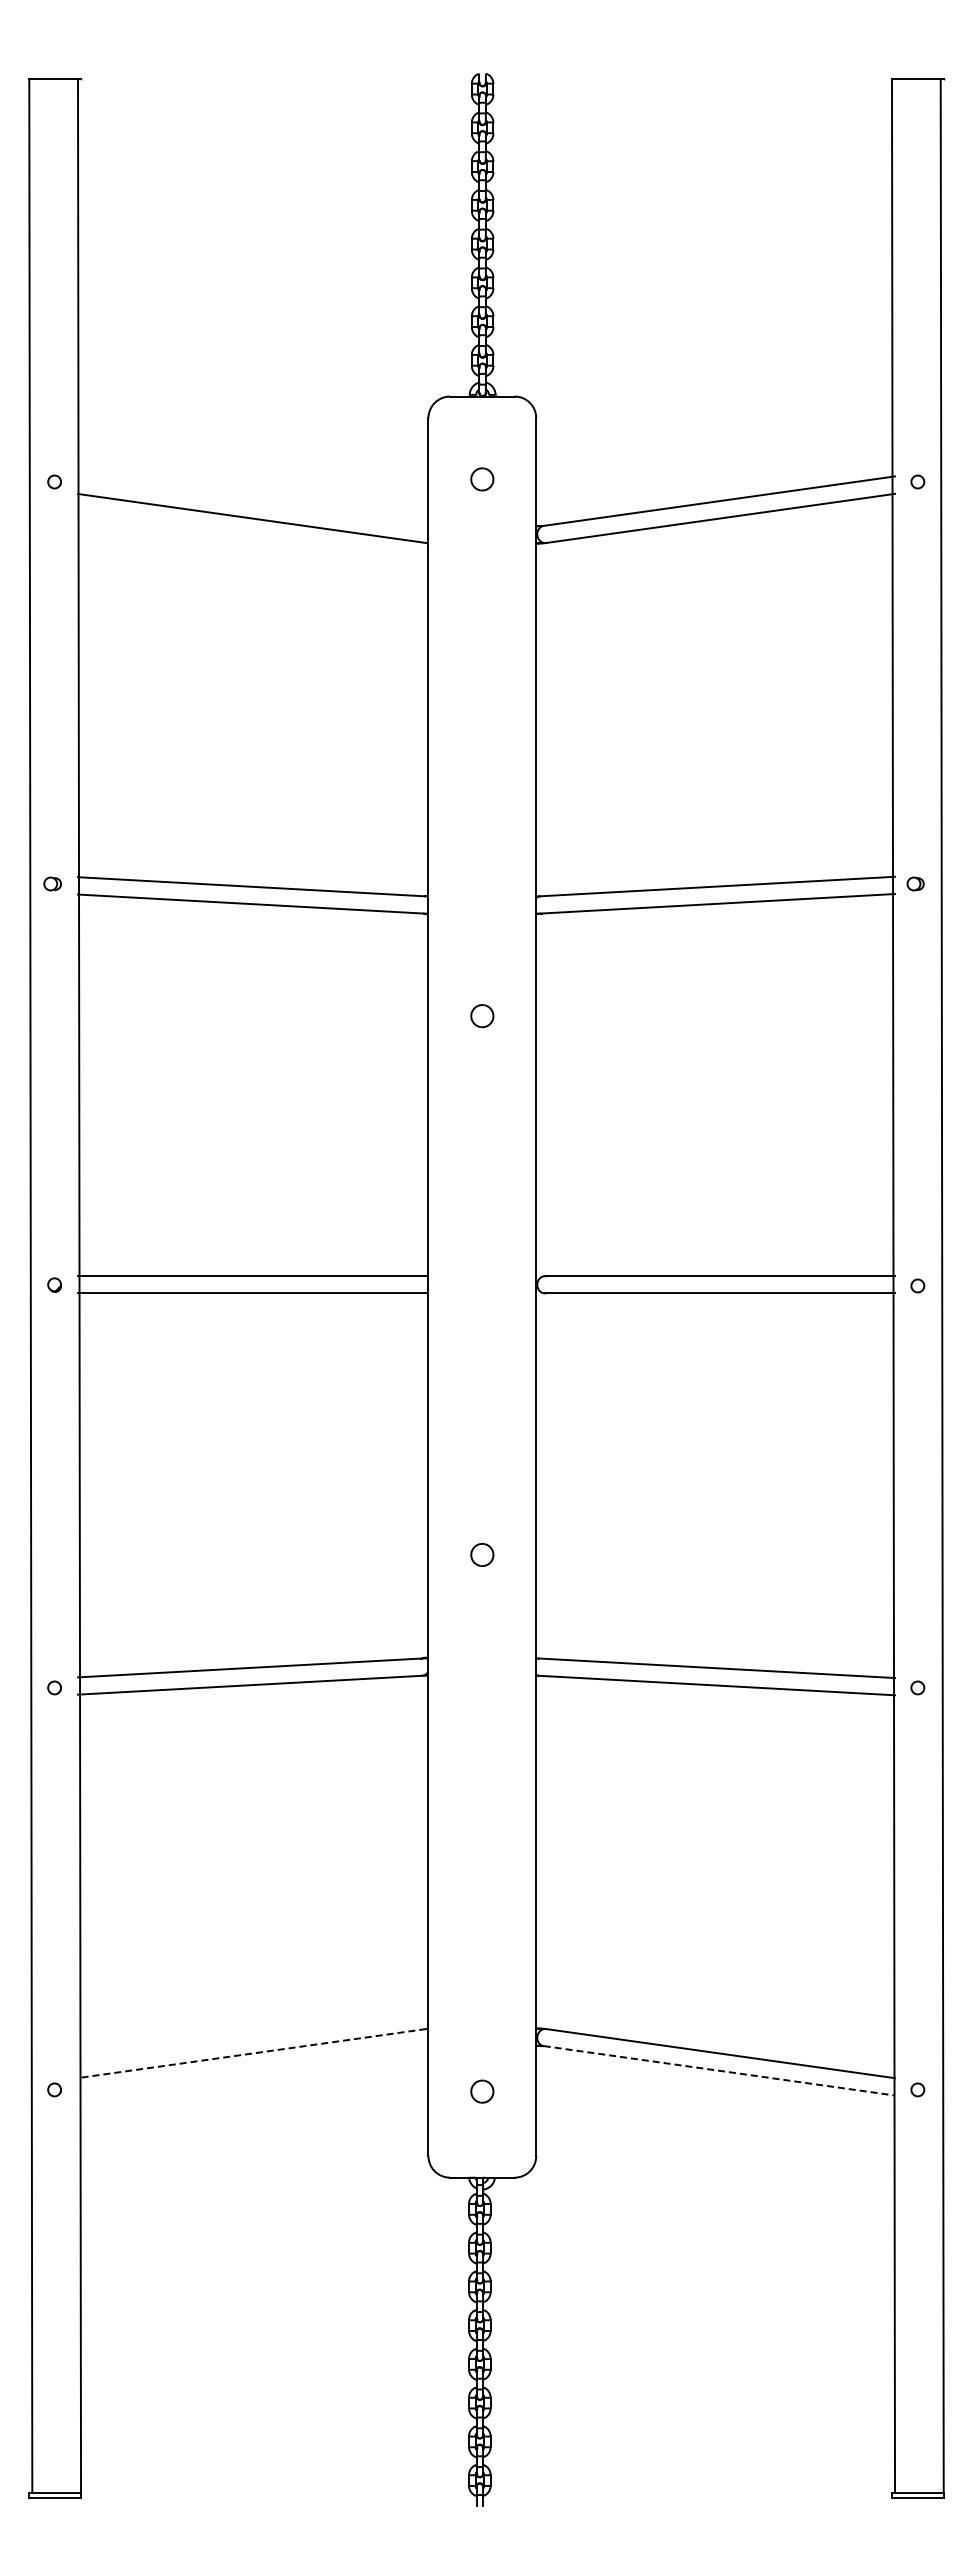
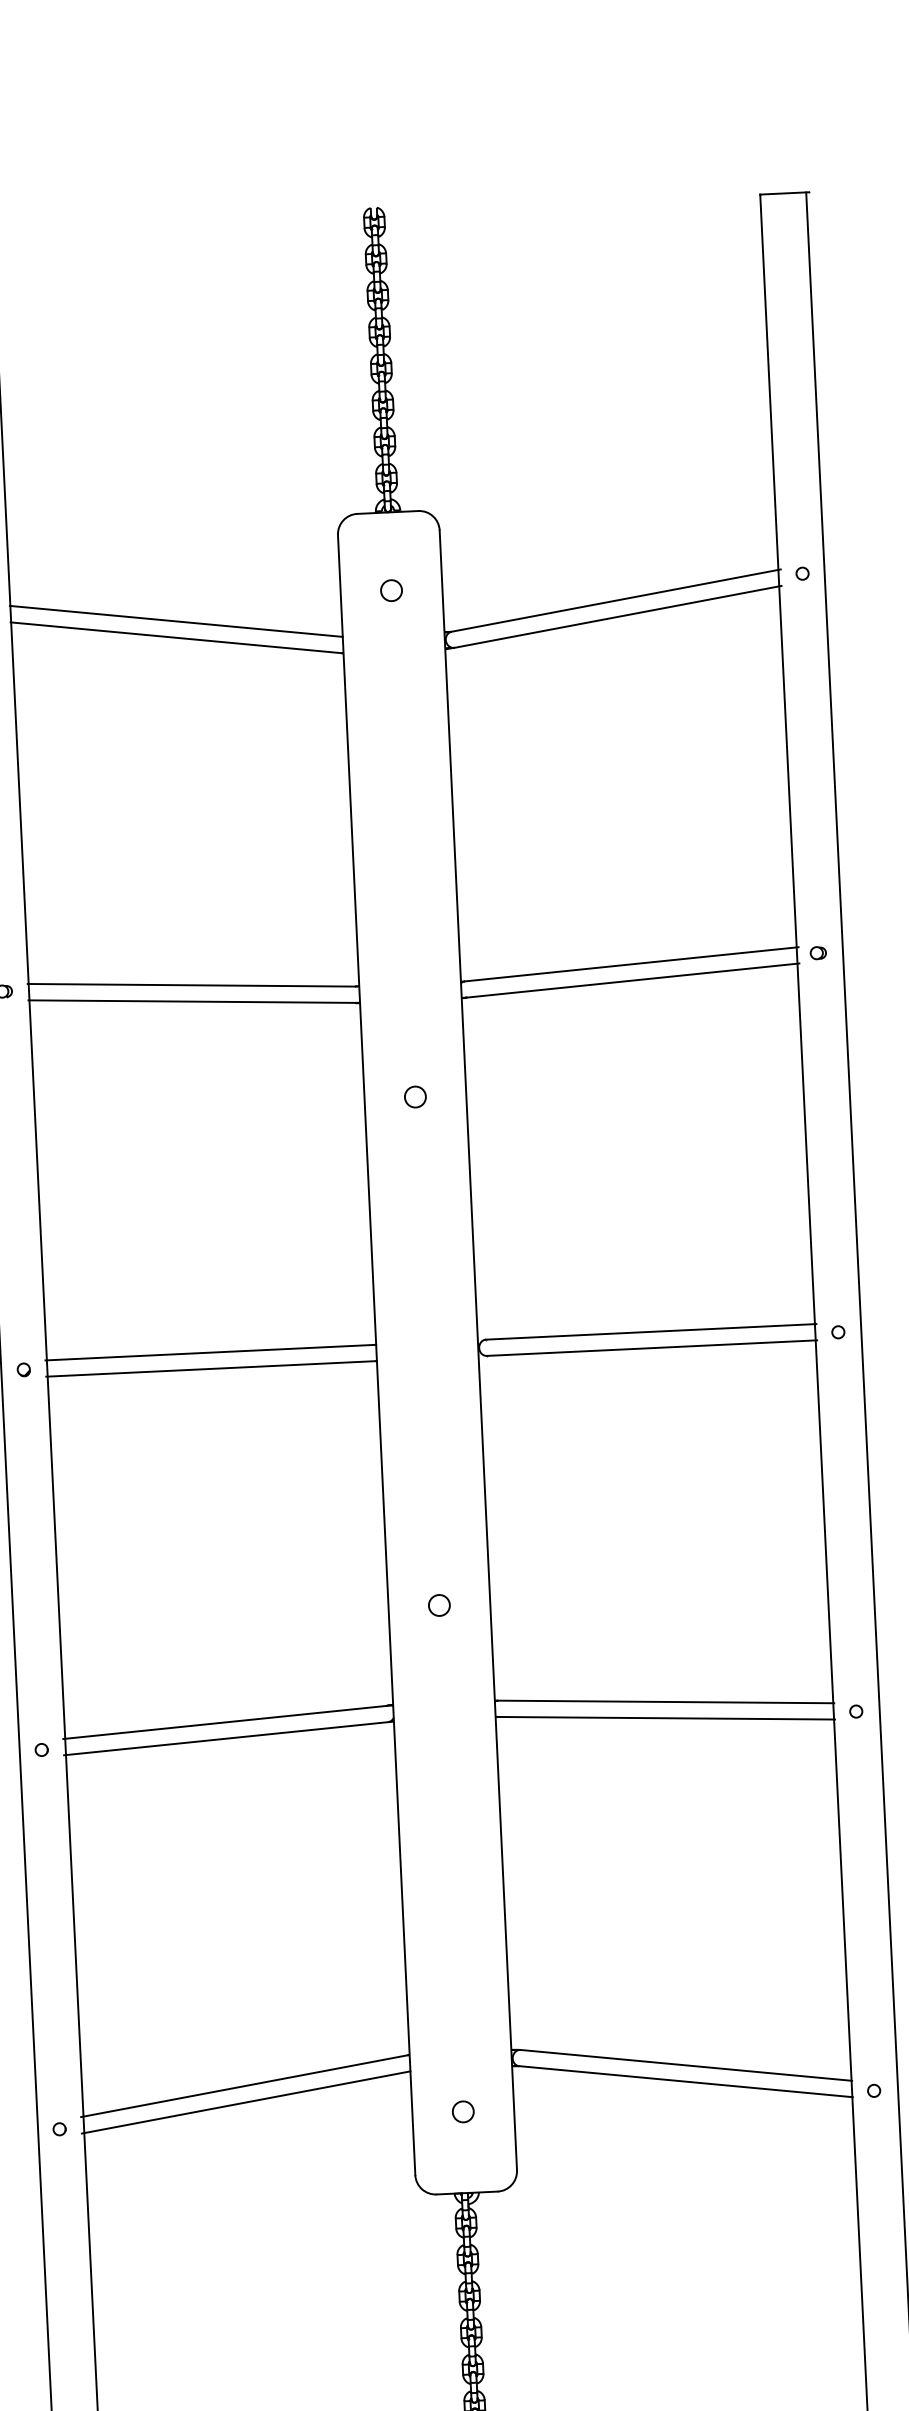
line: (253, 500) -> (176, 620), added
line: (252, 2053) -> (244, 2086), dashed -> solid
line: (253, 2070) -> (246, 2102), added
line: (719, 2070) -> (686, 2081), dashed -> solid

